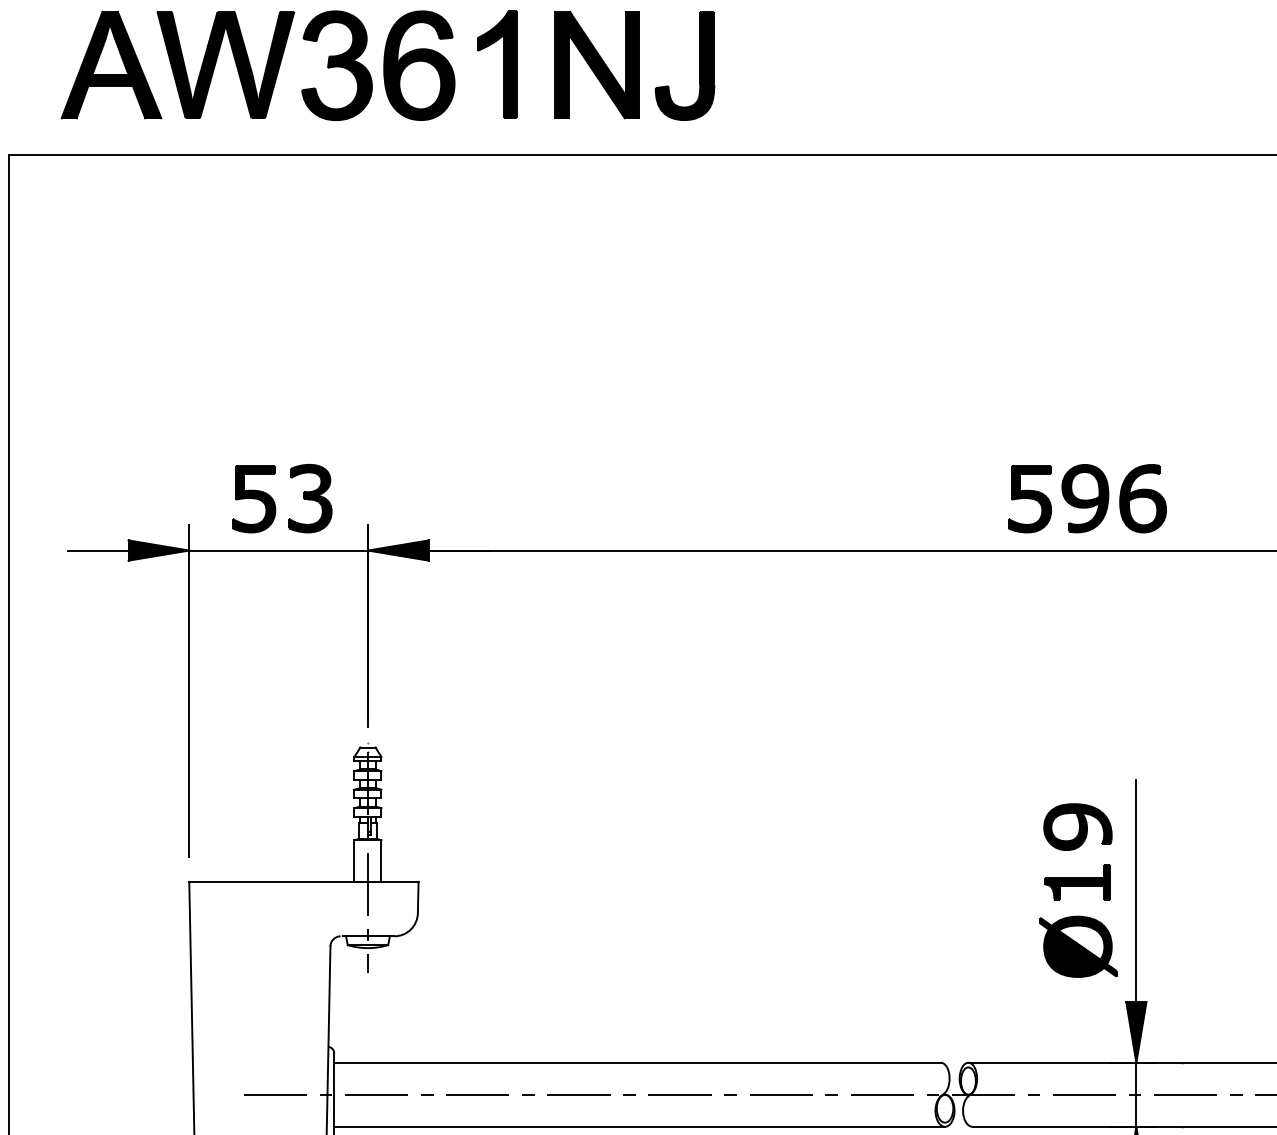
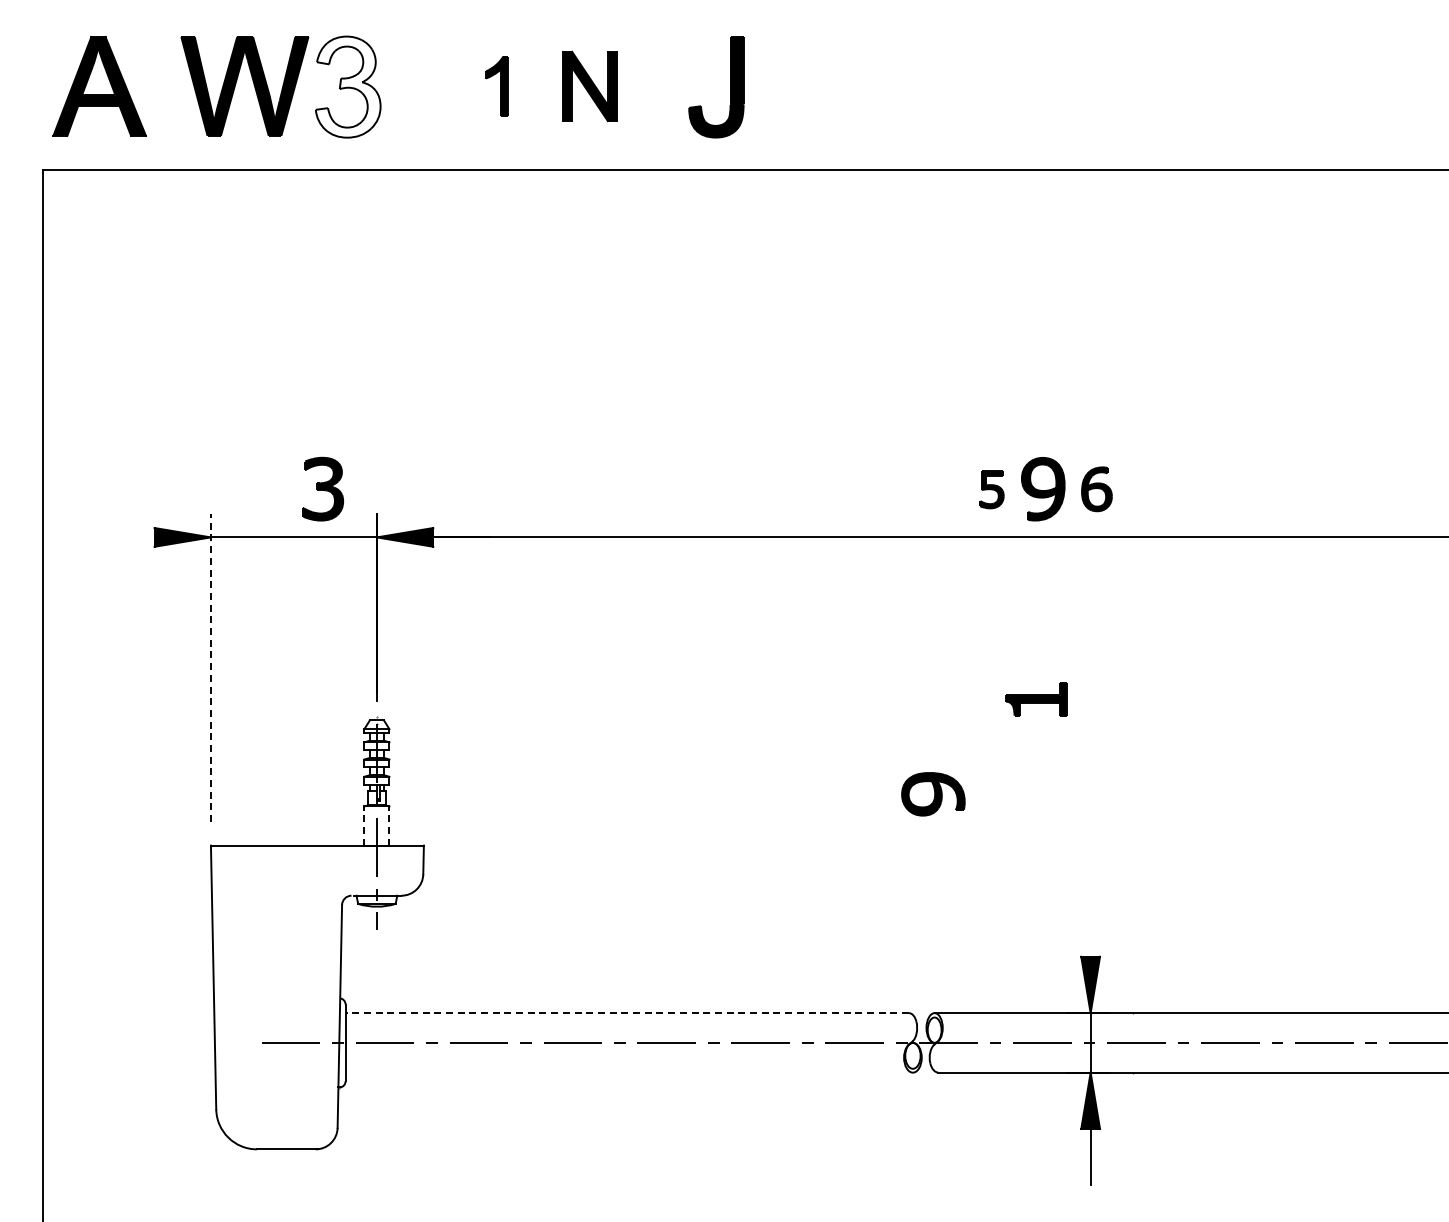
part: (111, 65) -> (99, 86), moved
fill: (336, 65) -> (347, 86), removed
part: (419, 65) -> (424, 86), removed
part: (496, 65) -> (496, 86), size x0.6
part: (596, 65) -> (589, 86), size x0.7
part: (700, 66) -> (730, 87), moved
part: (254, 498) -> (271, 489), removed
part: (1029, 498) -> (991, 489), size x0.6
part: (1142, 498) -> (1096, 489), size x0.7
line: (98, 550) -> (126, 537), removed
line: (188, 690) -> (210, 667), solid -> dashed
part: (1078, 827) -> (933, 794), moved
line: (354, 861) -> (364, 826), solid -> dashed
line: (381, 861) -> (389, 826), solid -> dashed
part: (1078, 882) -> (1036, 699), moved
line: (1136, 890) -> (1090, 853), removed
part: (1078, 946) -> (1036, 905), removed
line: (637, 1063) -> (627, 1013), solid -> dashed
line: (638, 1126) -> (628, 1072), removed

